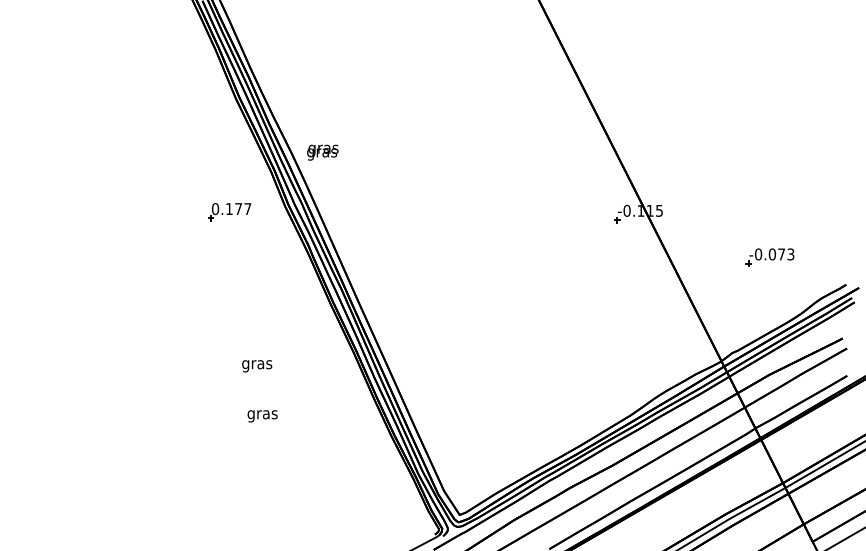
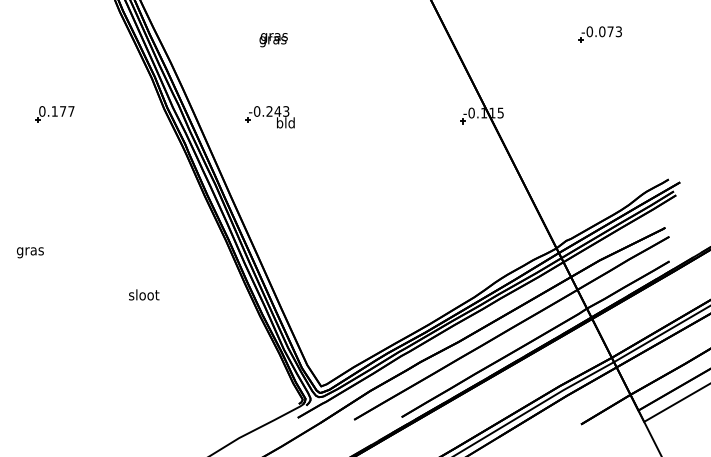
text: (322, 152) -> (273, 39), moved
part: (229, 212) -> (54, 114), moved
part: (402, 215) -> (269, 117), added
part: (769, 257) -> (599, 34), moved
text: (257, 366) -> (30, 252), moved
text: (262, 414) -> (143, 296), gras -> sloot

